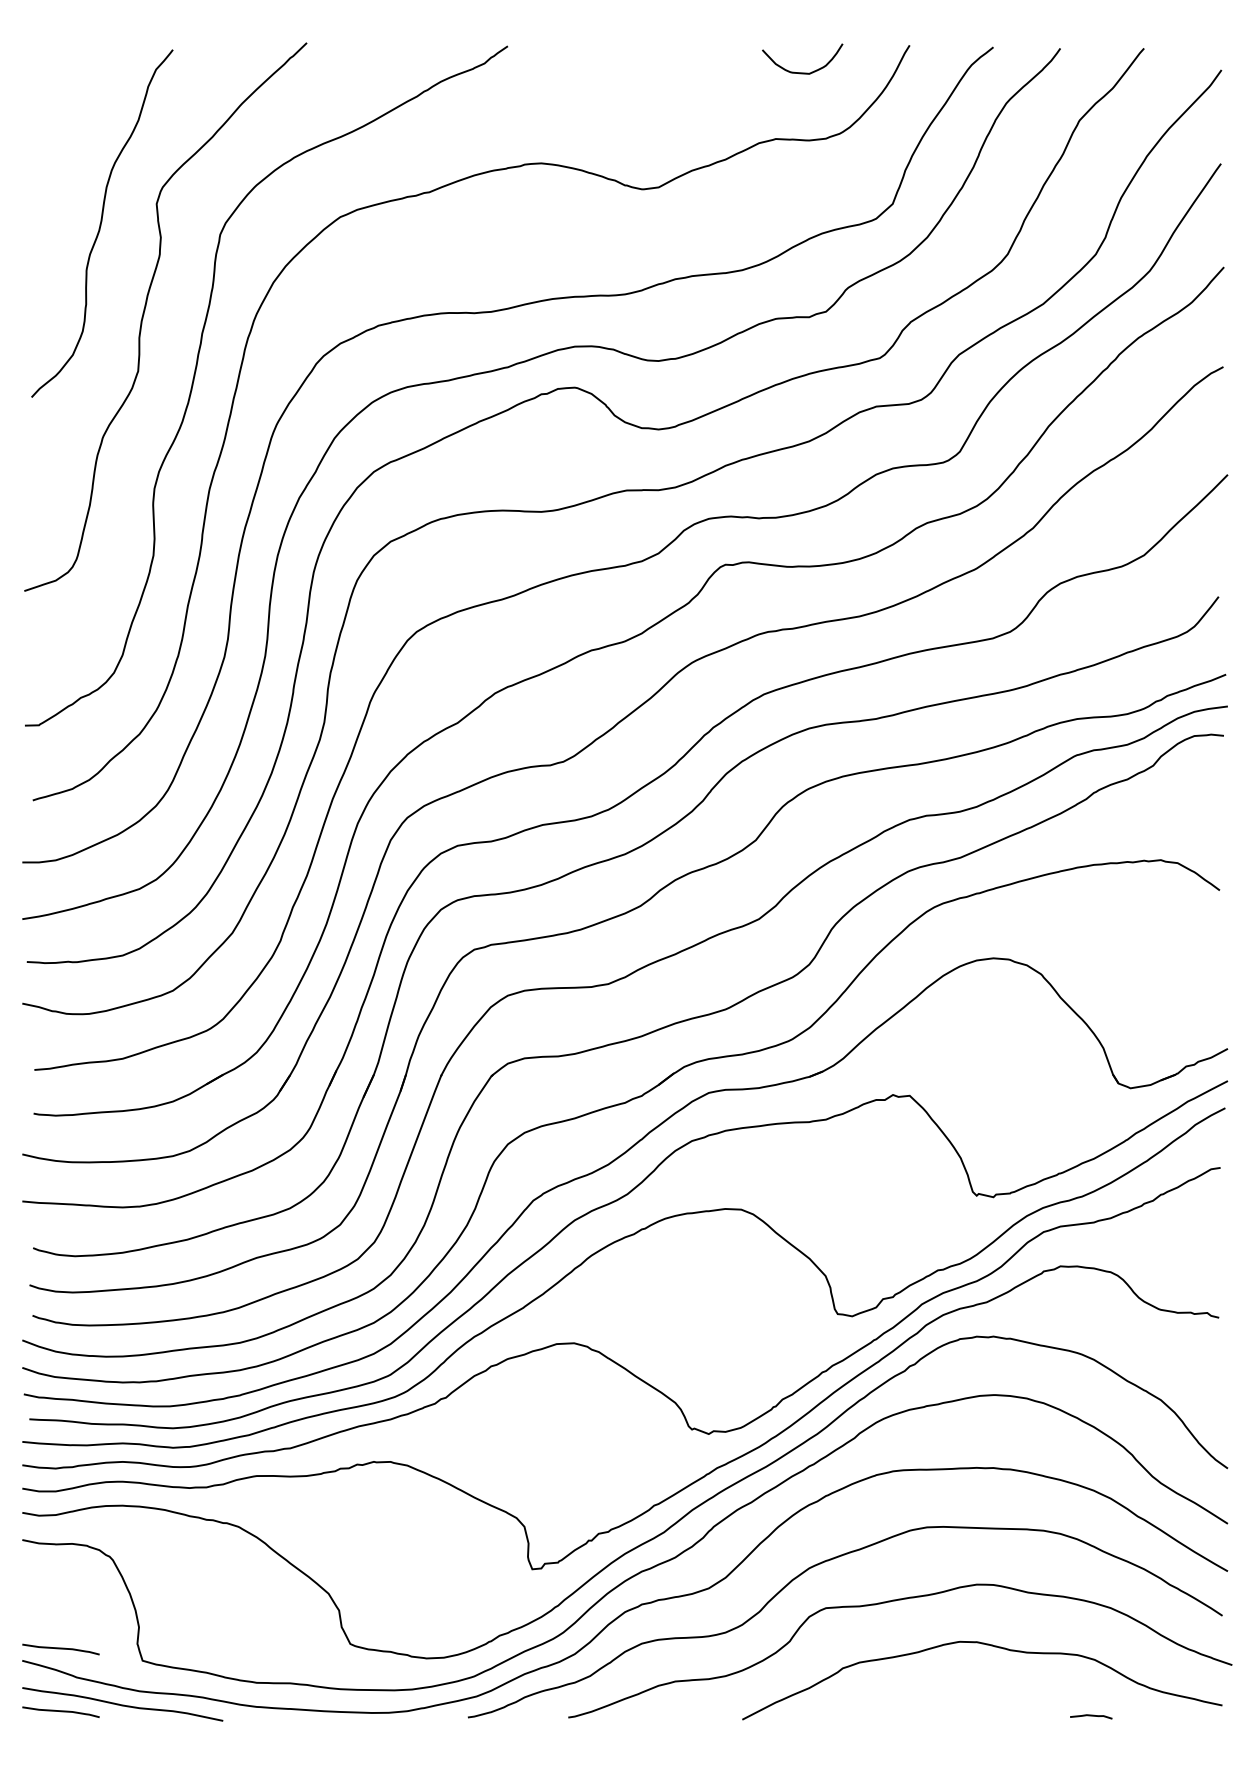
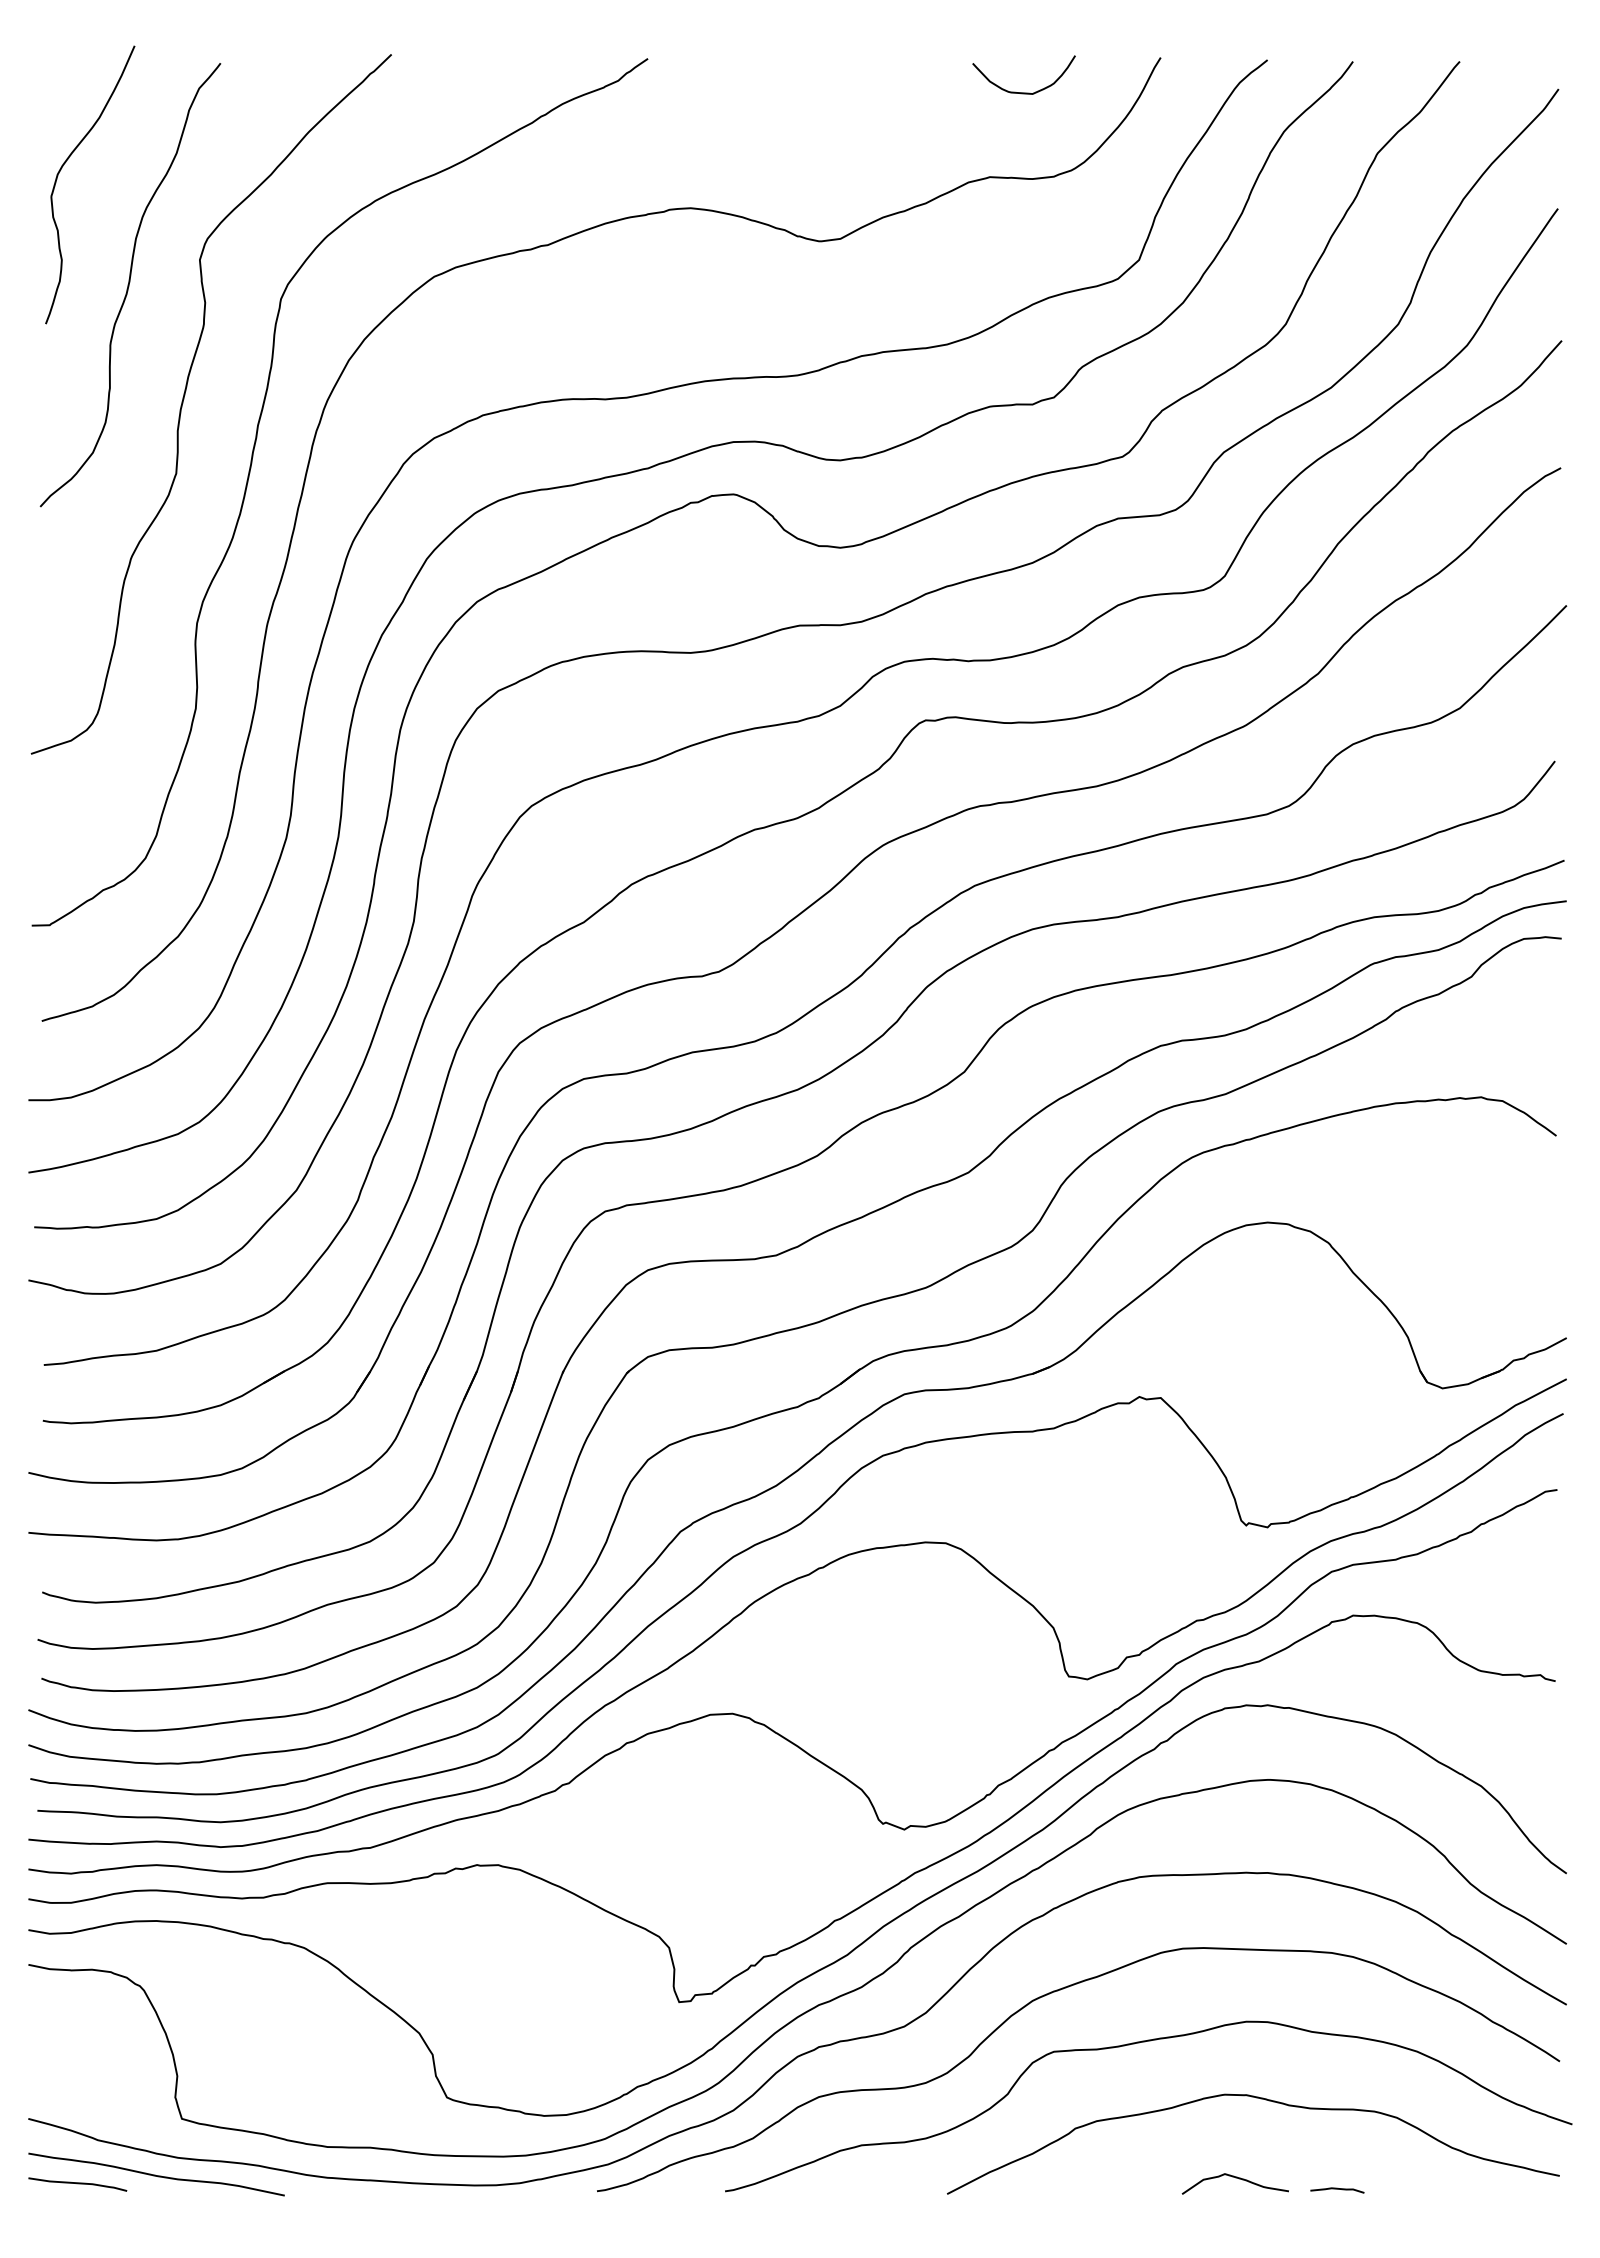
curve: (49, 132) -> (62, 168), added
curve: (60, 1649) -> (77, 2104), removed
curve: (968, 1707) -> (1235, 2178), added
curve: (1091, 1716) -> (1337, 2189), moved

